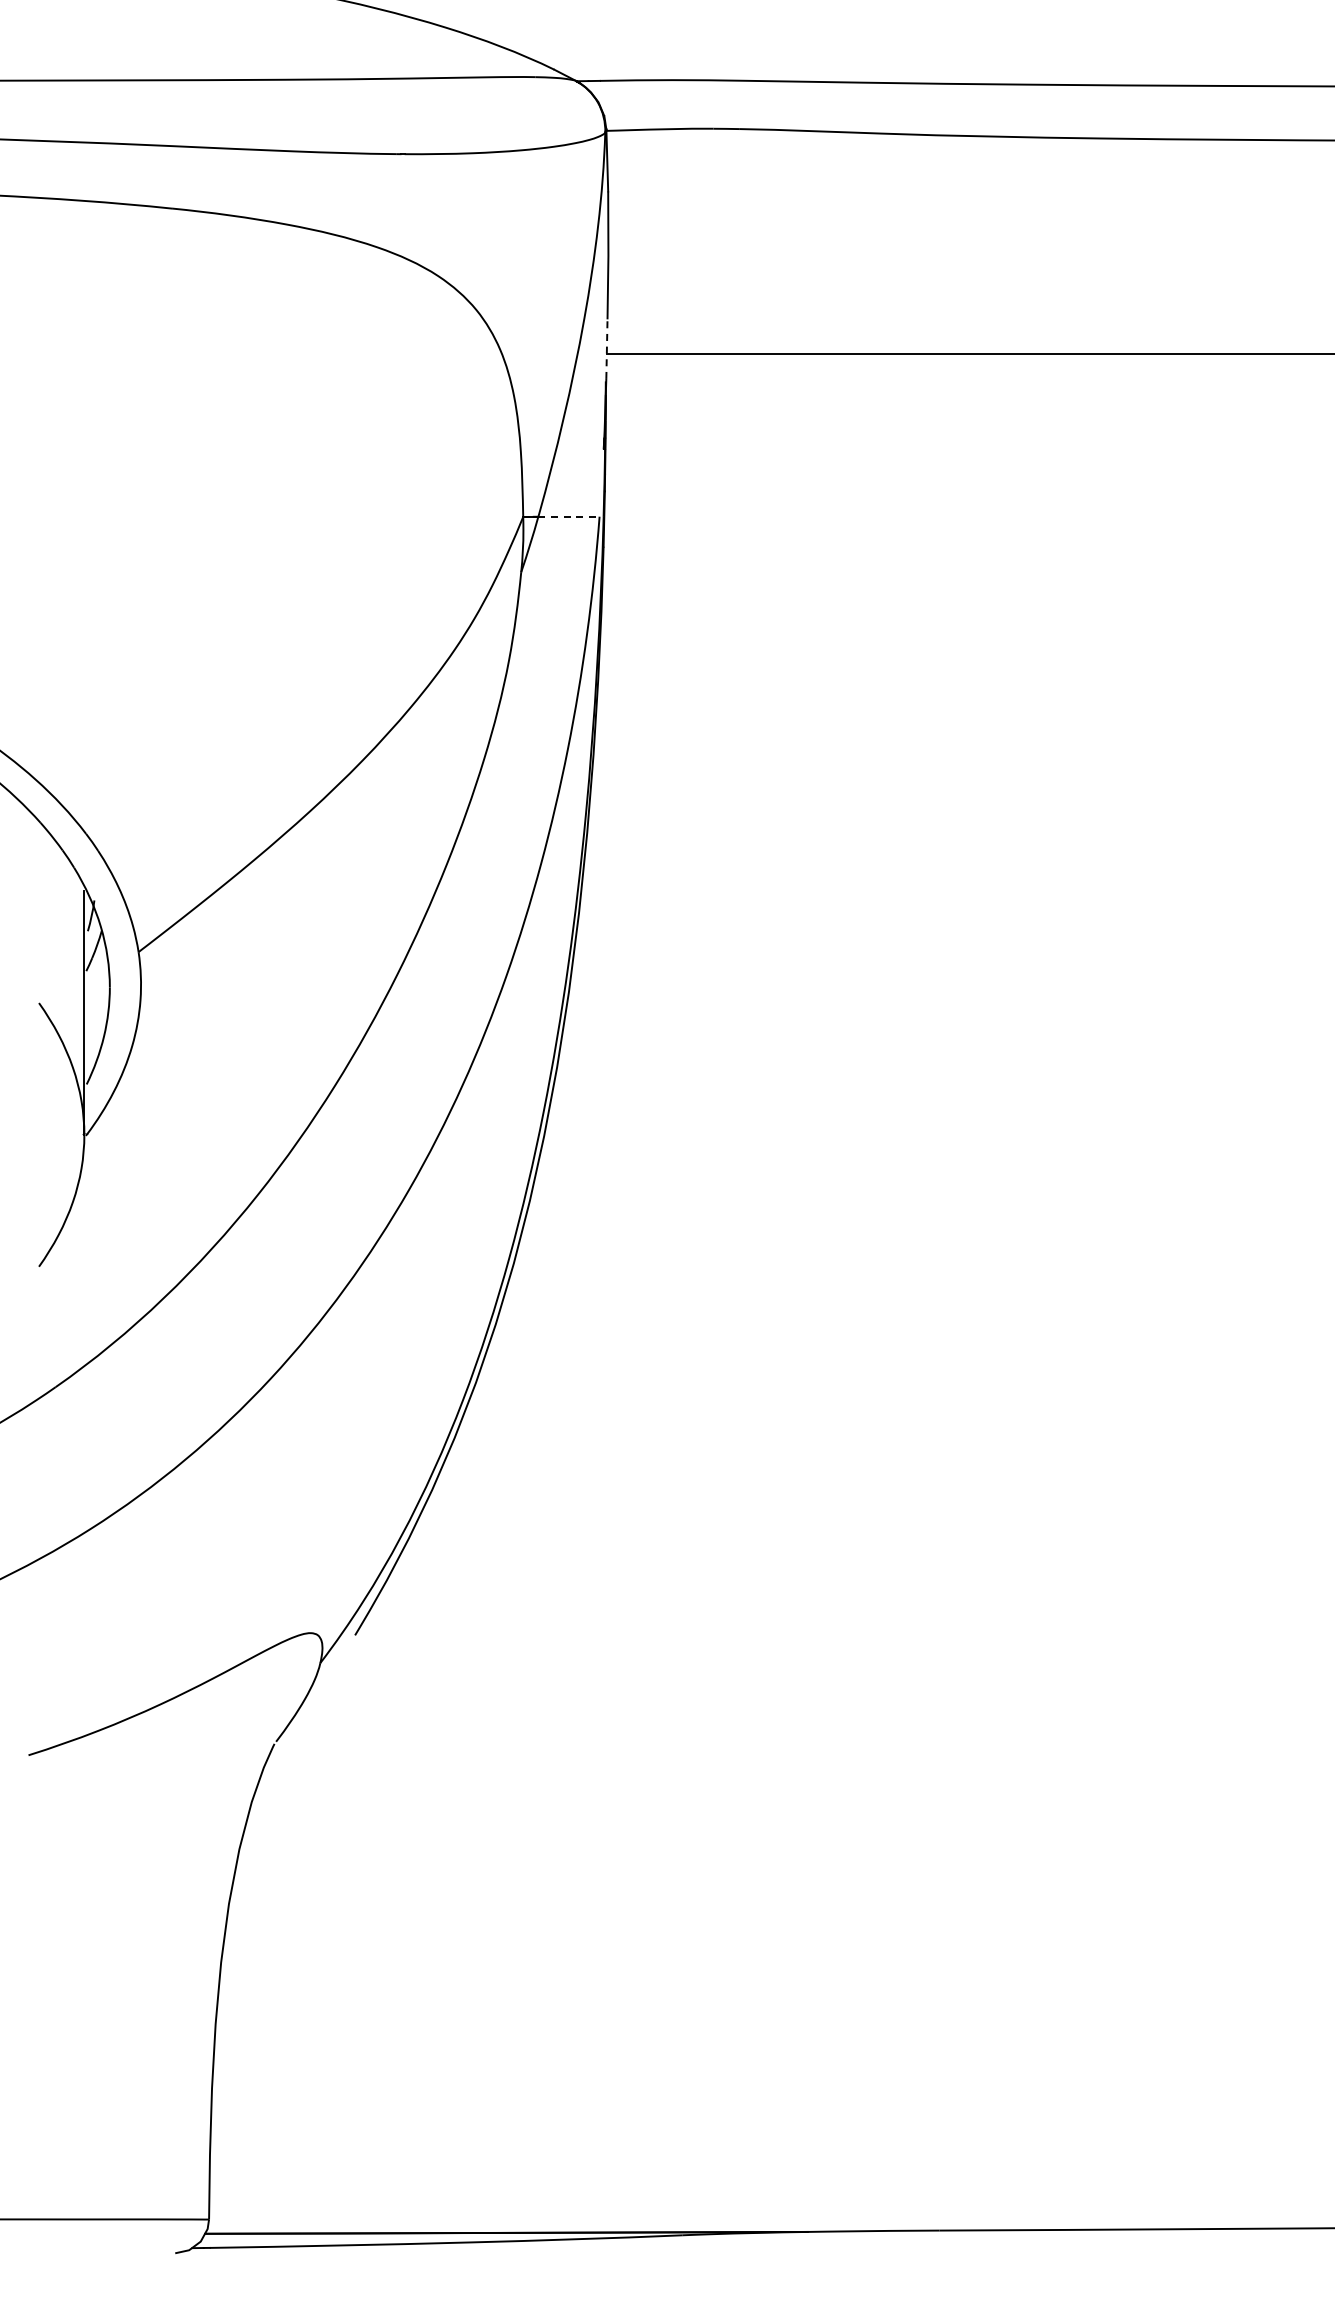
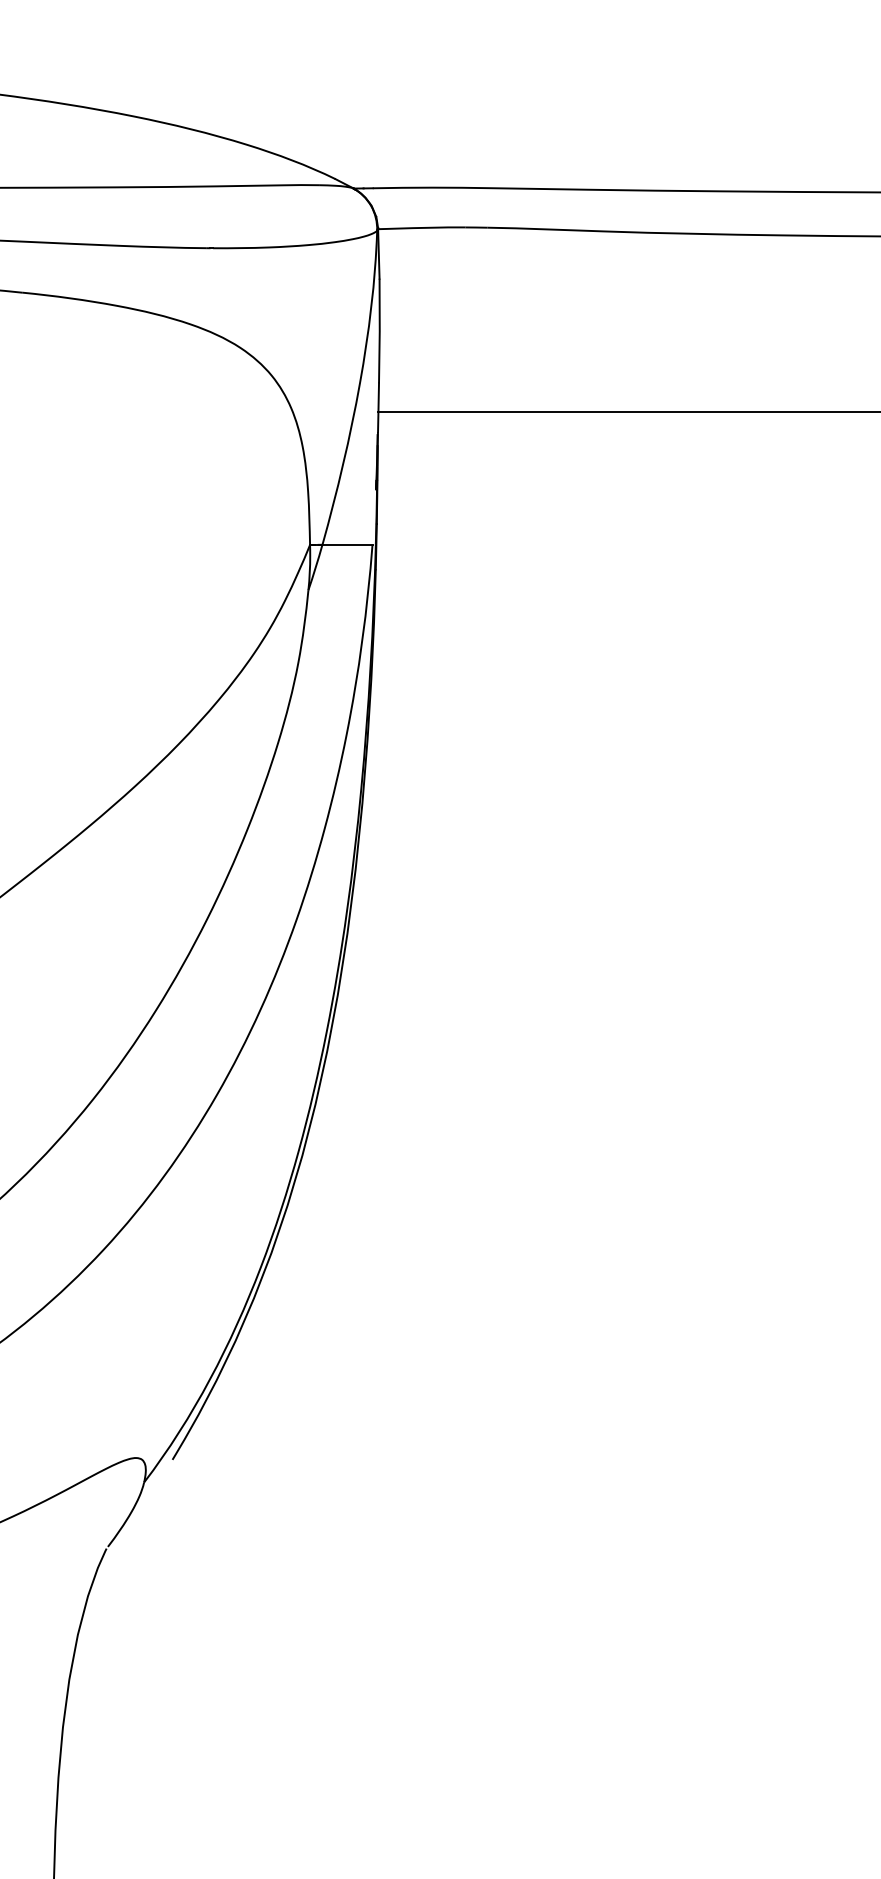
line: (606, 349) -> (378, 408), dashed -> solid
line: (569, 516) -> (347, 544), dashed -> solid

